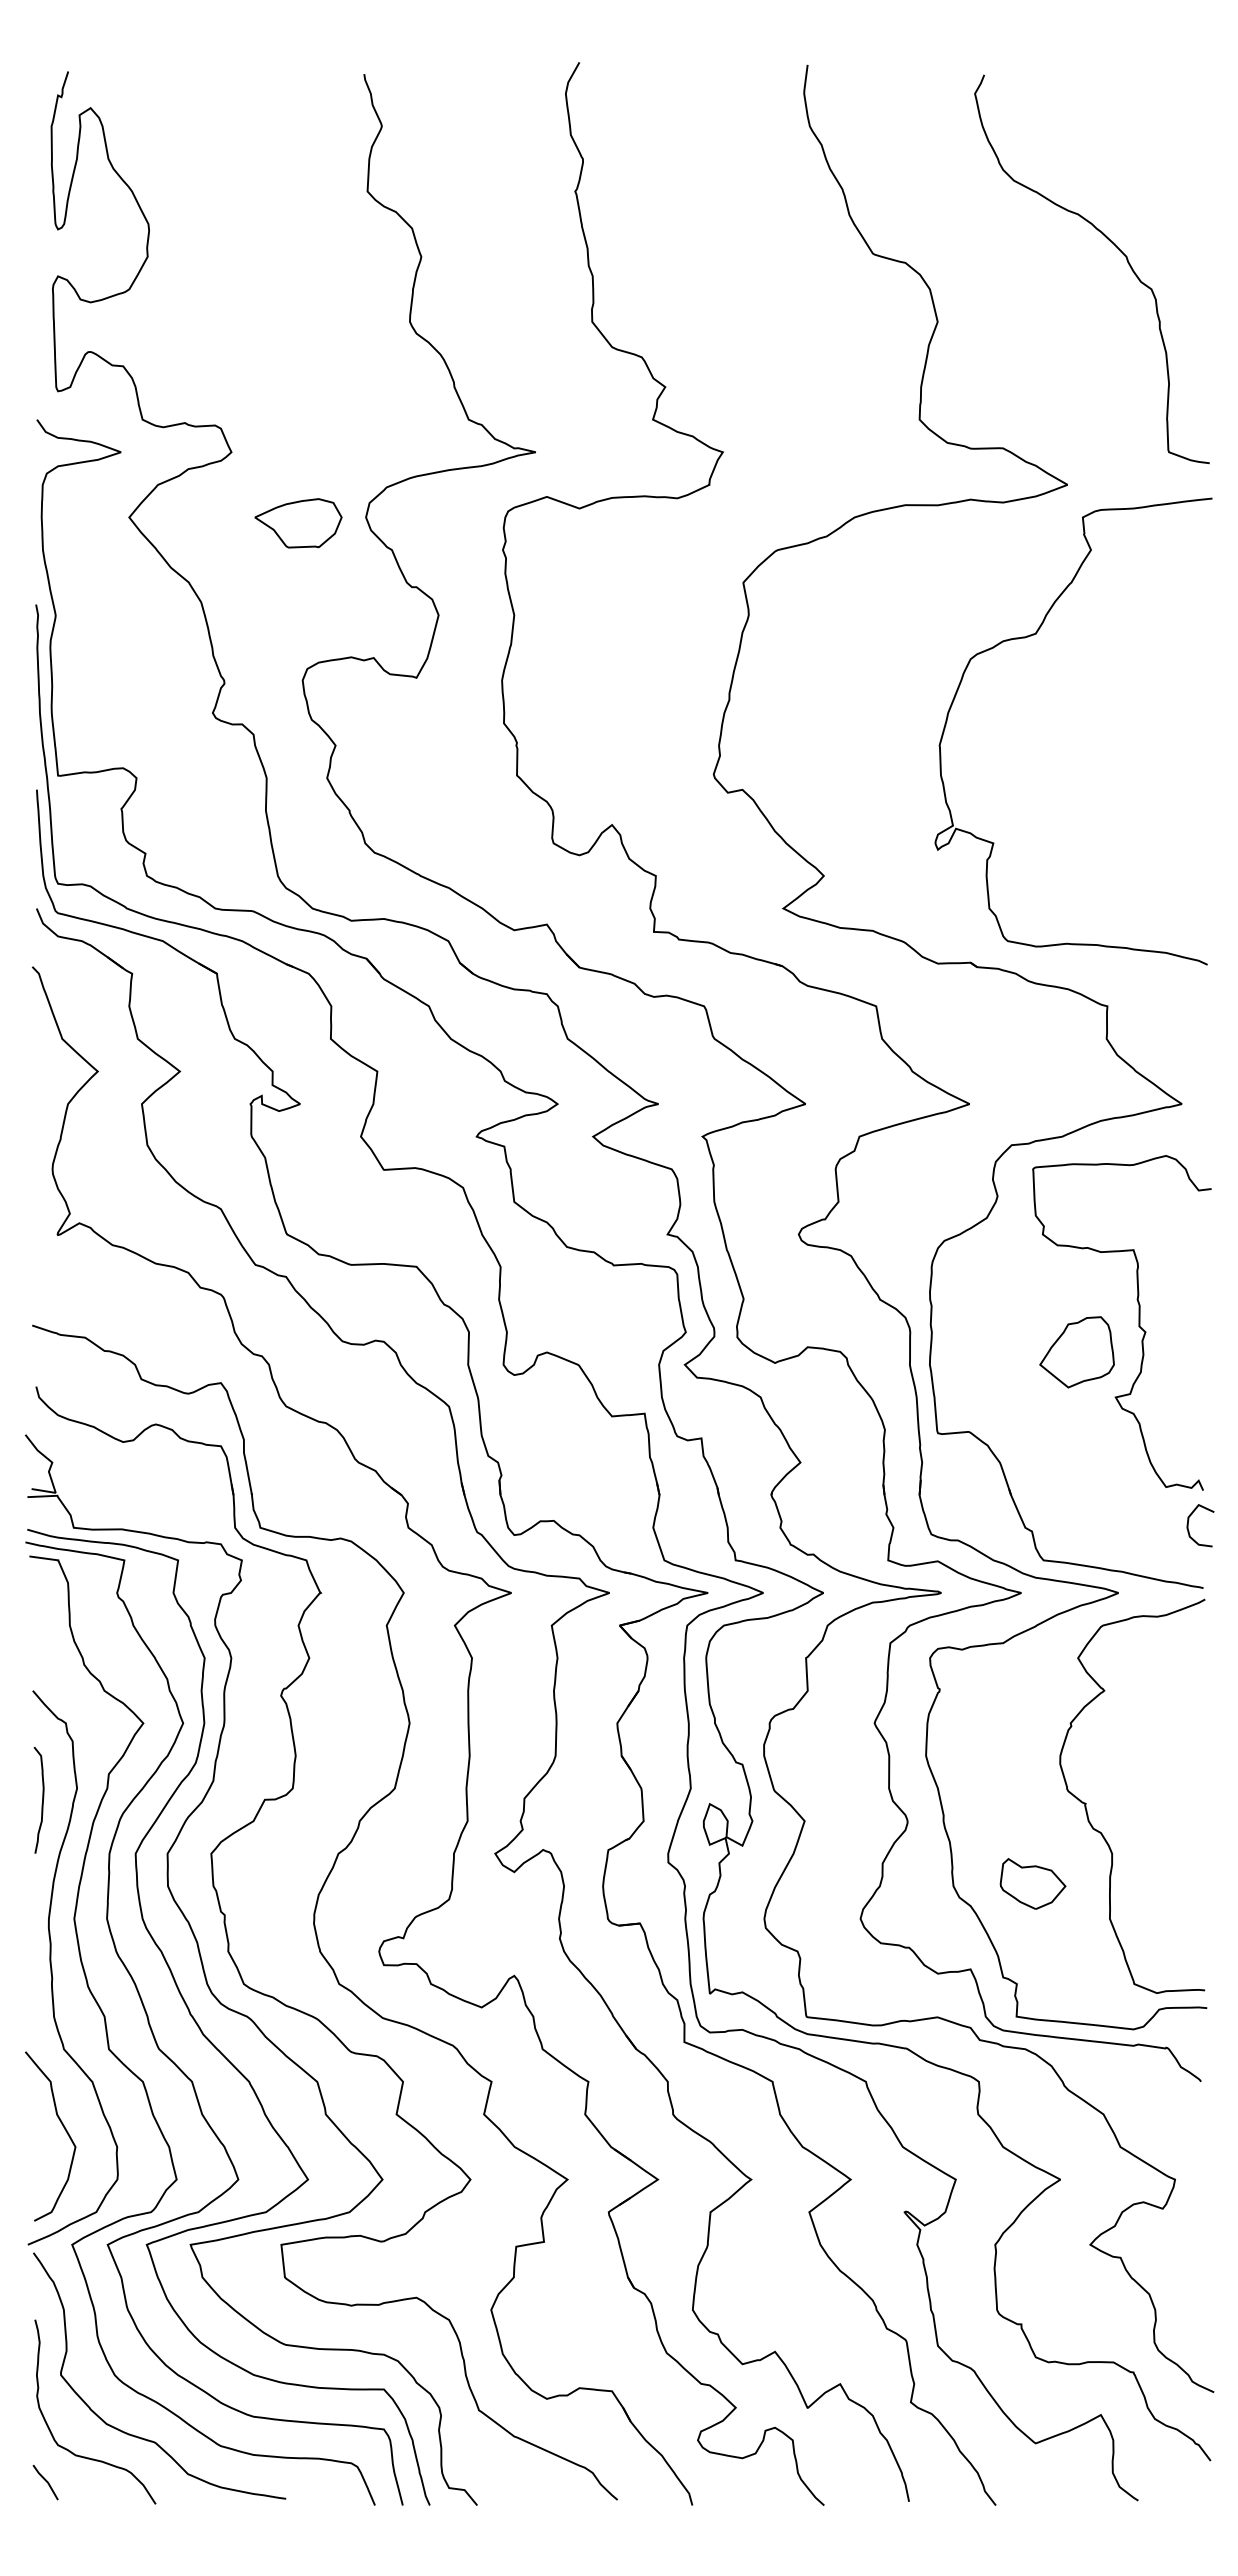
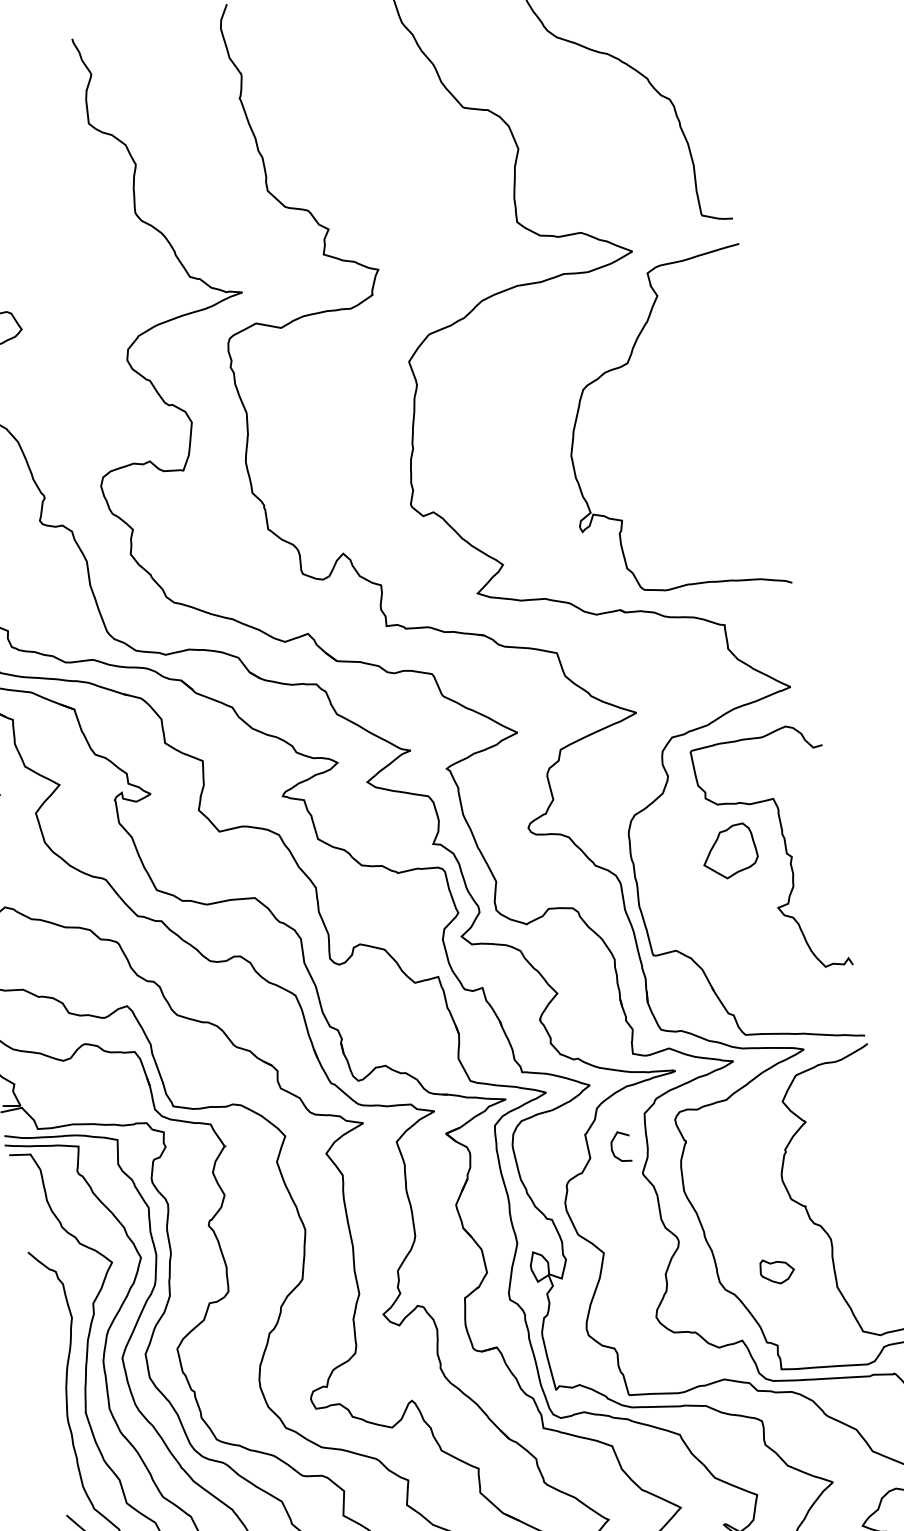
part: (298, 523) -> (79, 372), removed
part: (1076, 1352) -> (729, 852), moved
curve: (1188, 1525) -> (612, 1148), moved
curve: (42, 1799) -> (48, 1330), removed
part: (1032, 1883) -> (776, 1270), size x0.7

